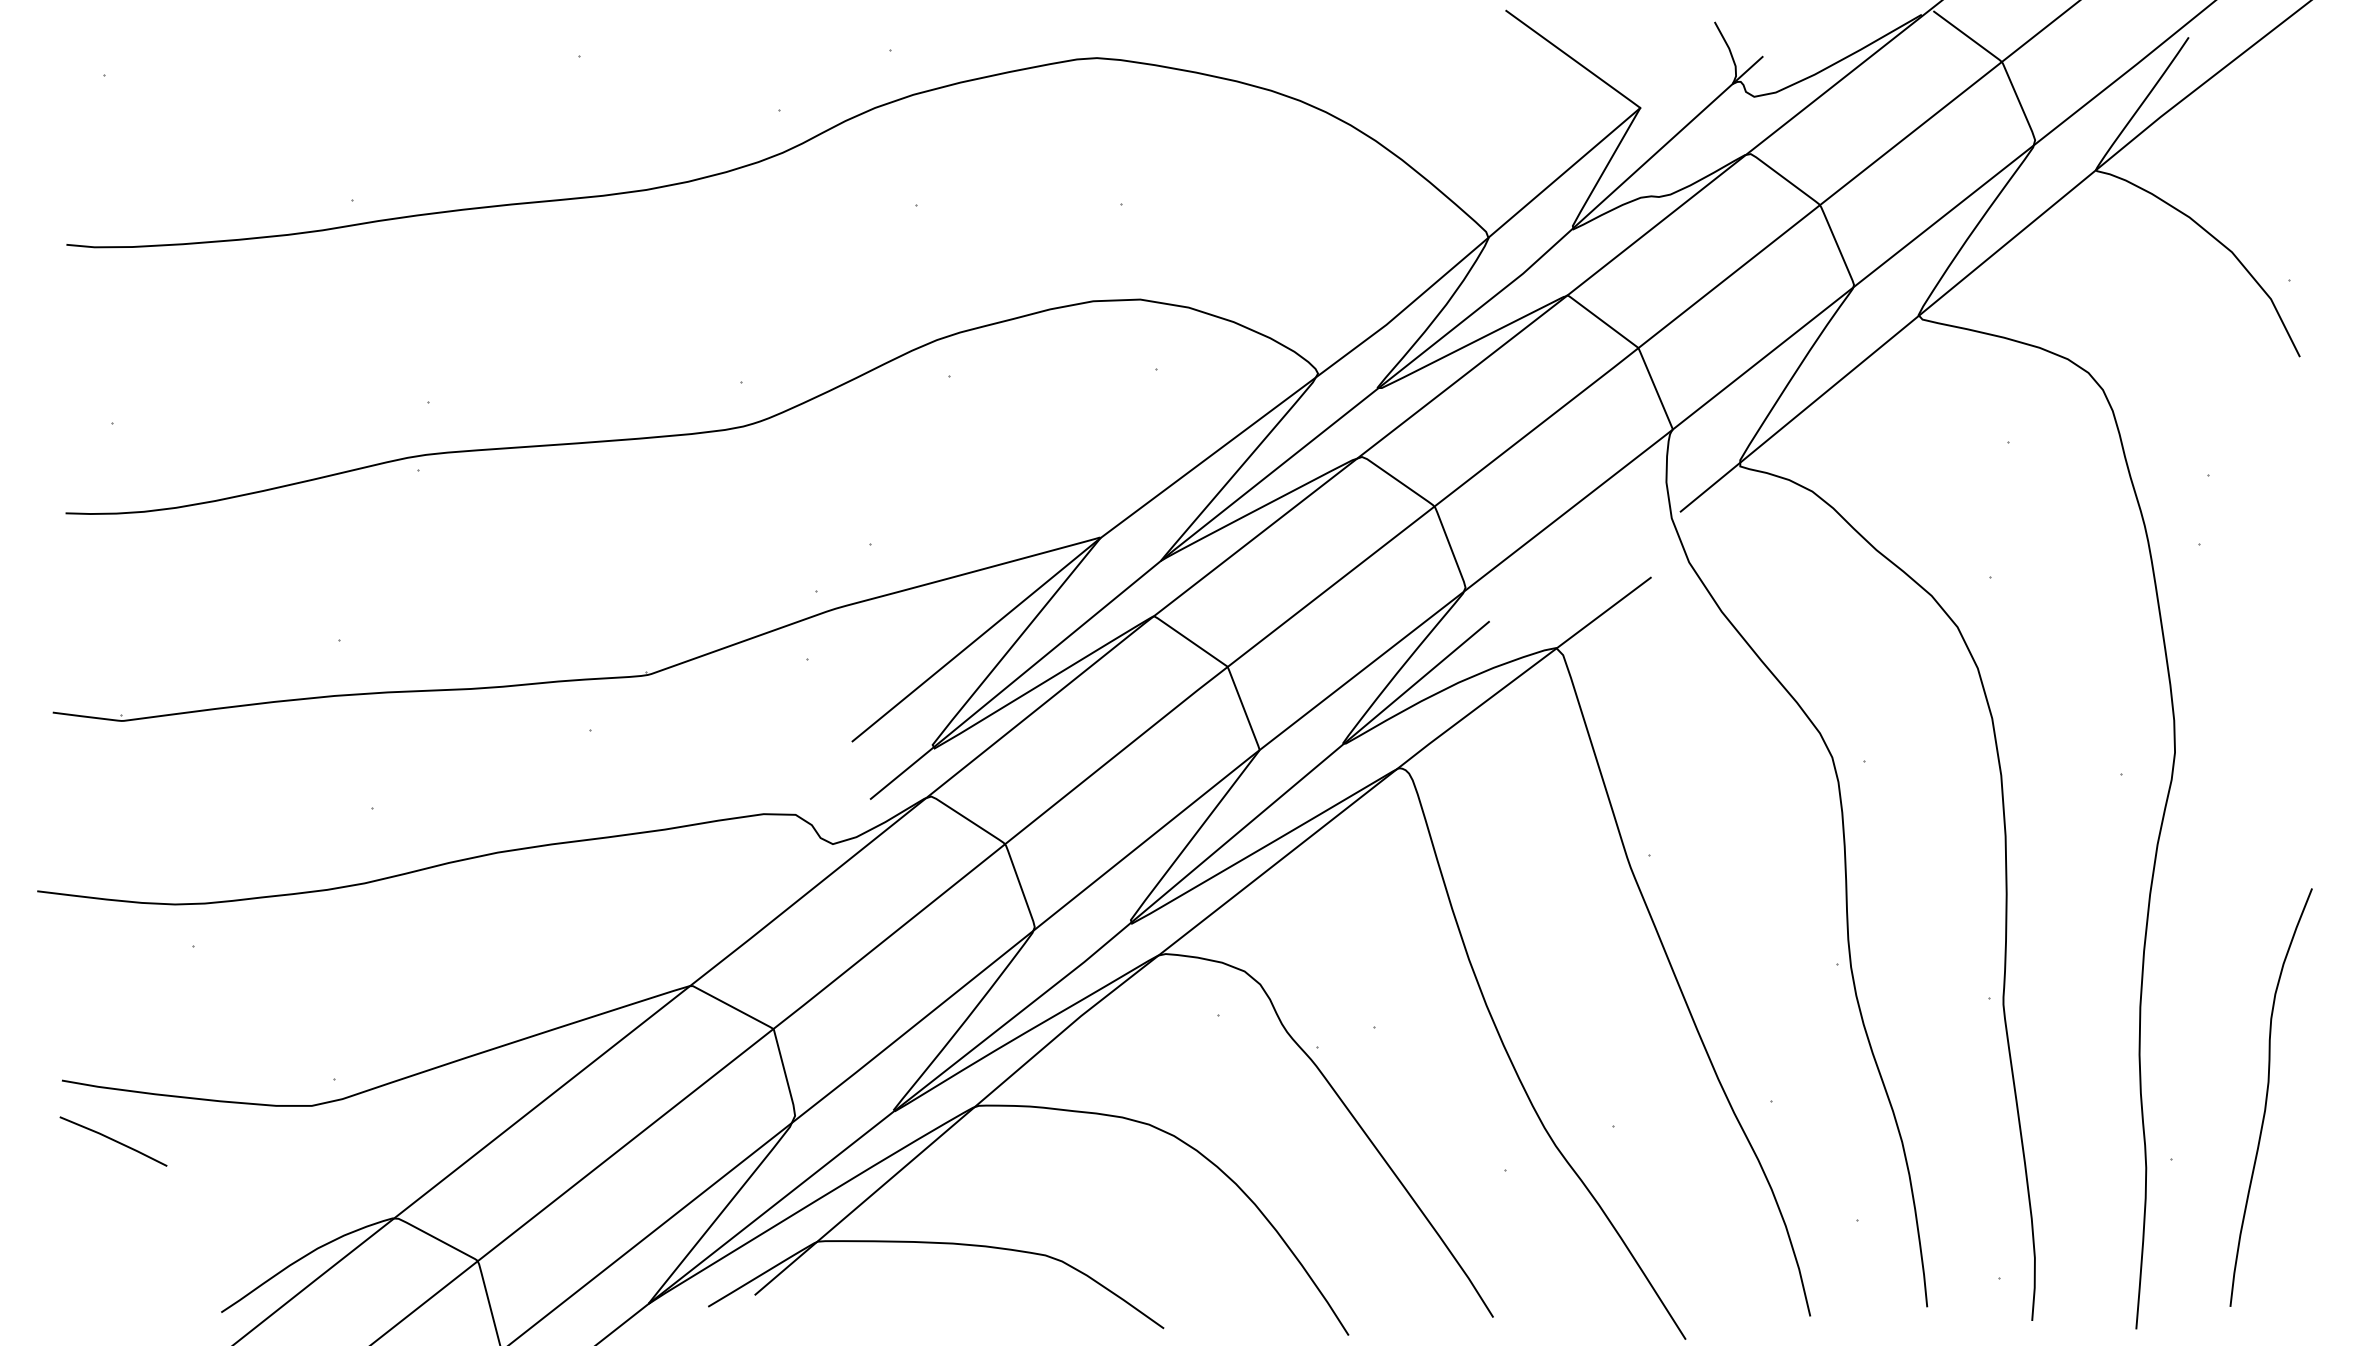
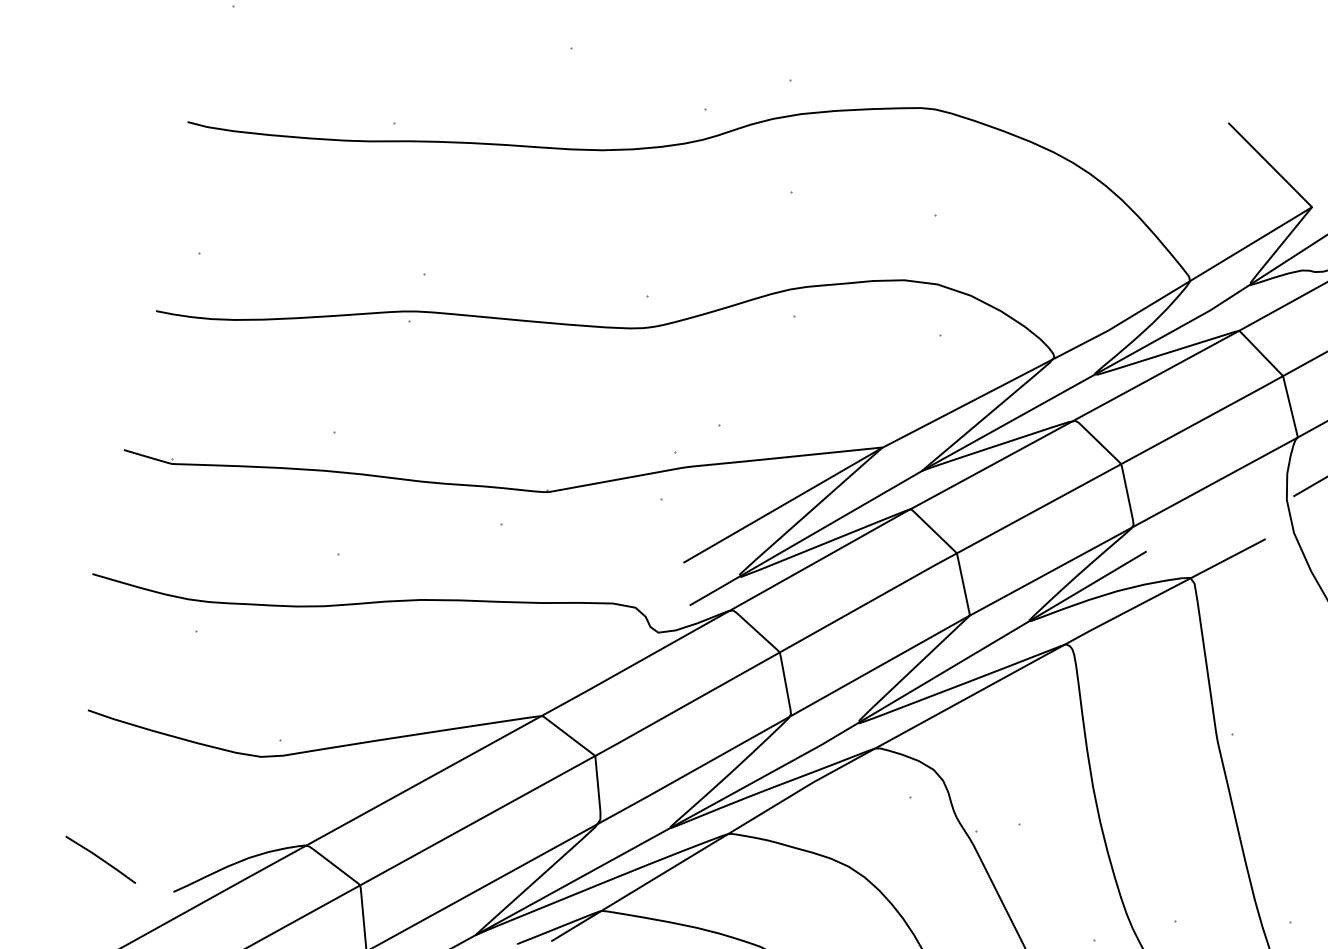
line: (113, 1141) -> (100, 859), moved

